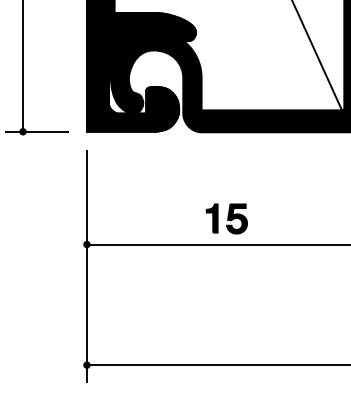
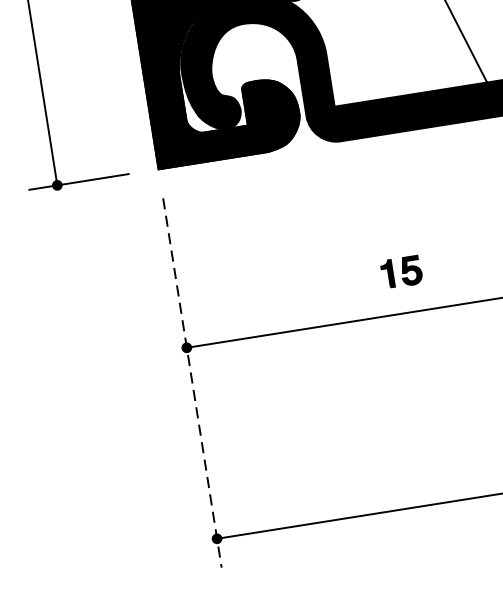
part: (226, 218) -> (401, 271), size x0.6
line: (86, 266) -> (191, 382), solid -> dashed

